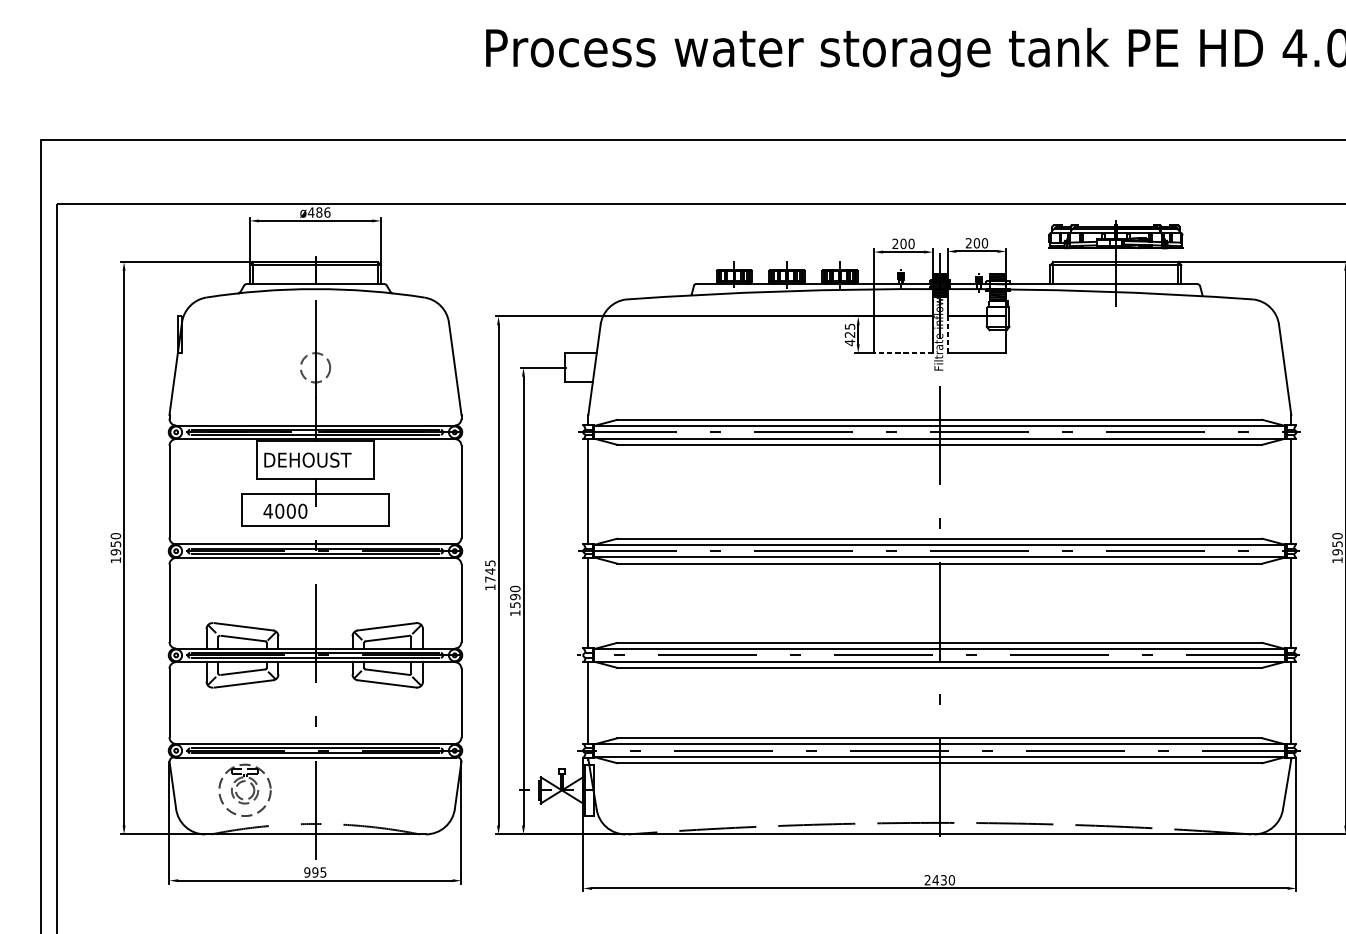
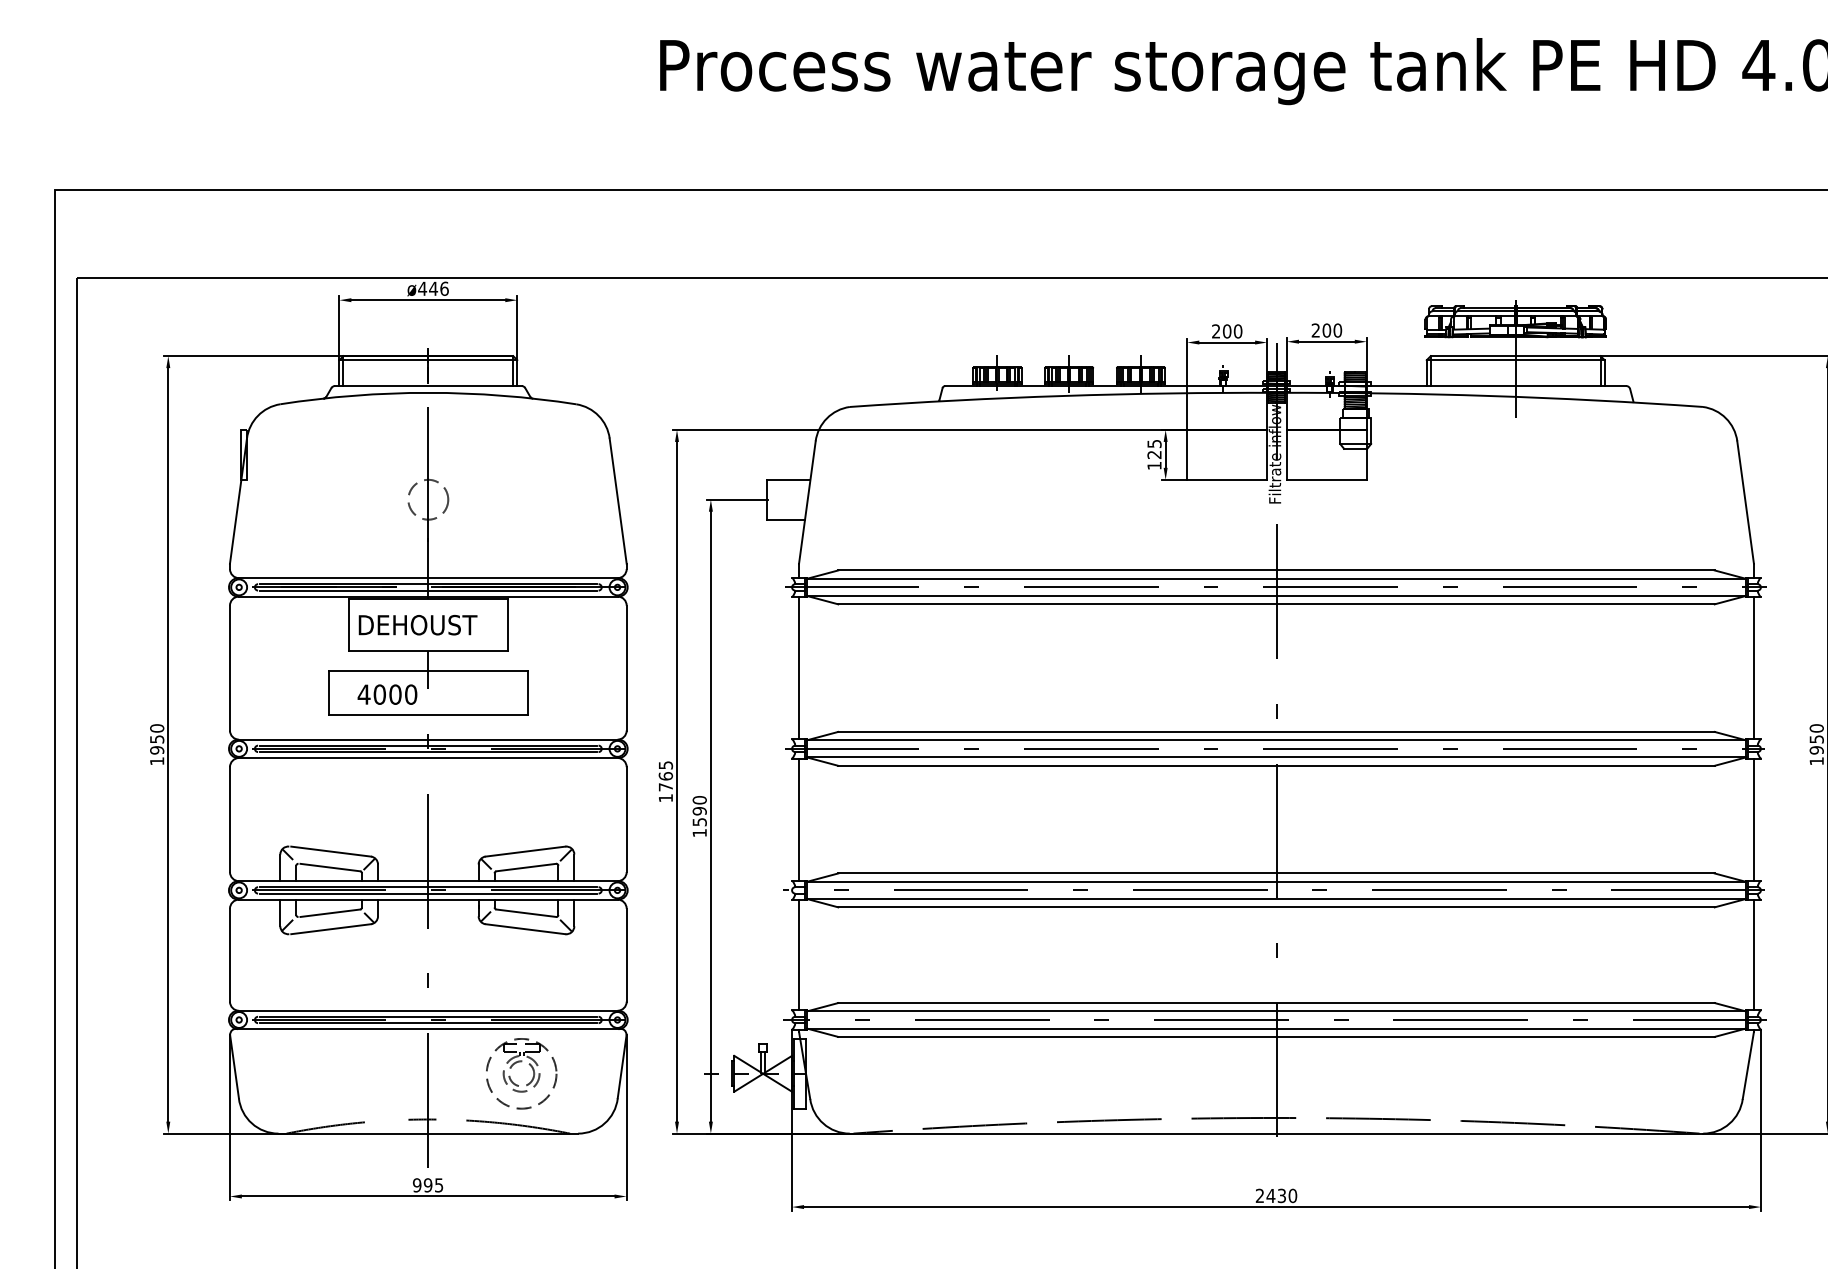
text: (319, 212) -> (433, 288), ø486 -> ø446
line: (947, 334) -> (1287, 454), dashed -> solid
text: (850, 342) -> (1154, 465), 425 -> 125
line: (903, 352) -> (1227, 479), dashed -> solid
text: (490, 570) -> (665, 775), 1745 -> 1765
part: (244, 782) -> (521, 1062), moved

